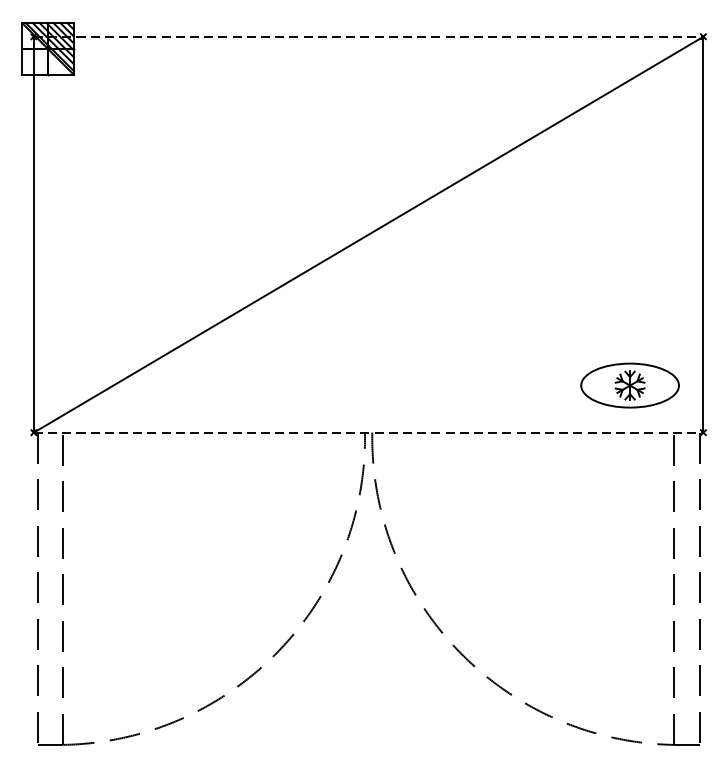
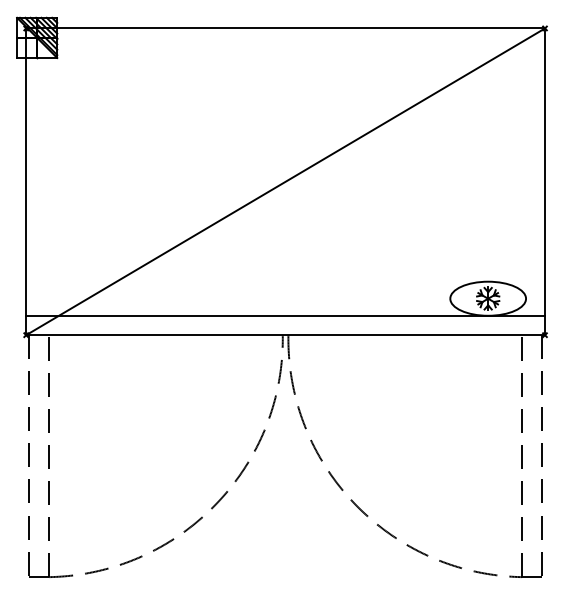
line: (369, 36) -> (286, 28), dashed -> solid
line: (368, 408) -> (285, 316), added
line: (369, 433) -> (286, 335), dashed -> solid

